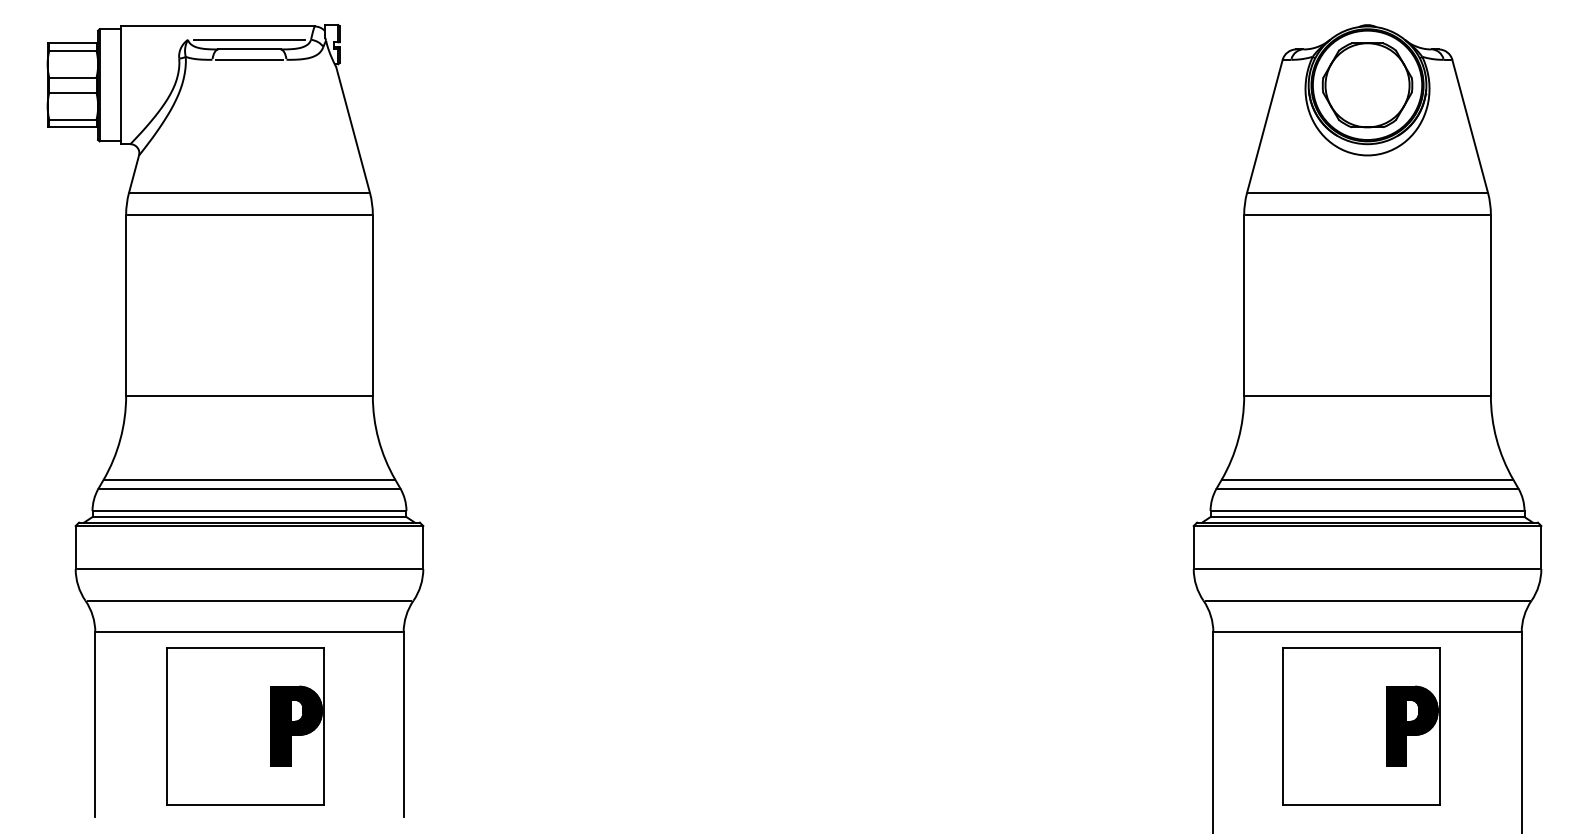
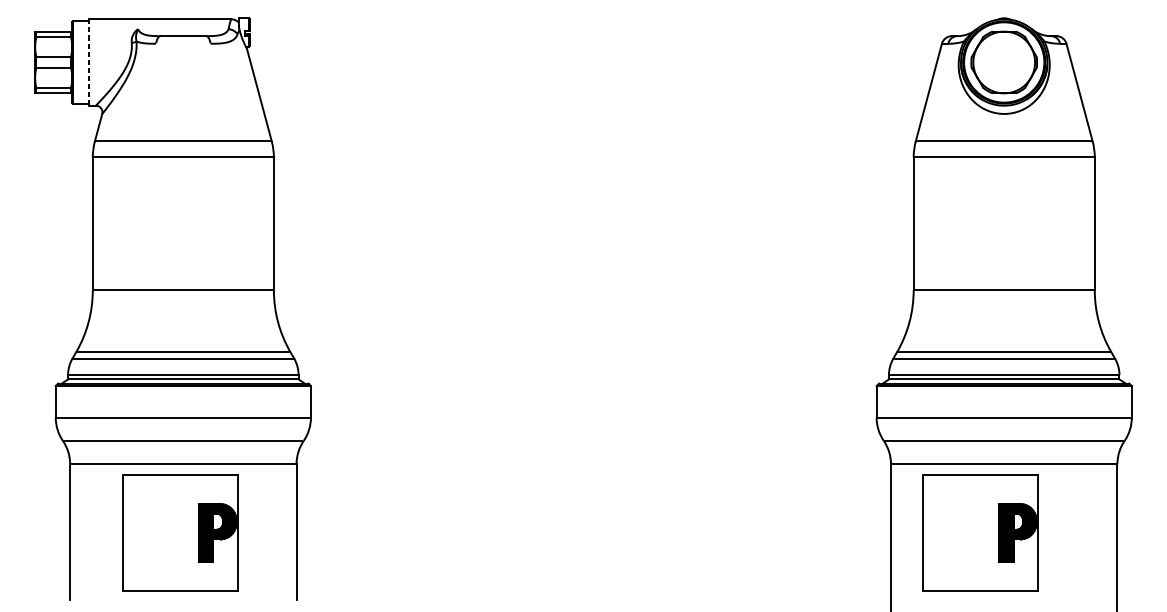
line: (249, 39) -> (183, 28), removed
line: (249, 59) -> (183, 43), removed
line: (120, 85) -> (88, 62), solid -> dashed
part: (1361, 726) -> (980, 533), moved

